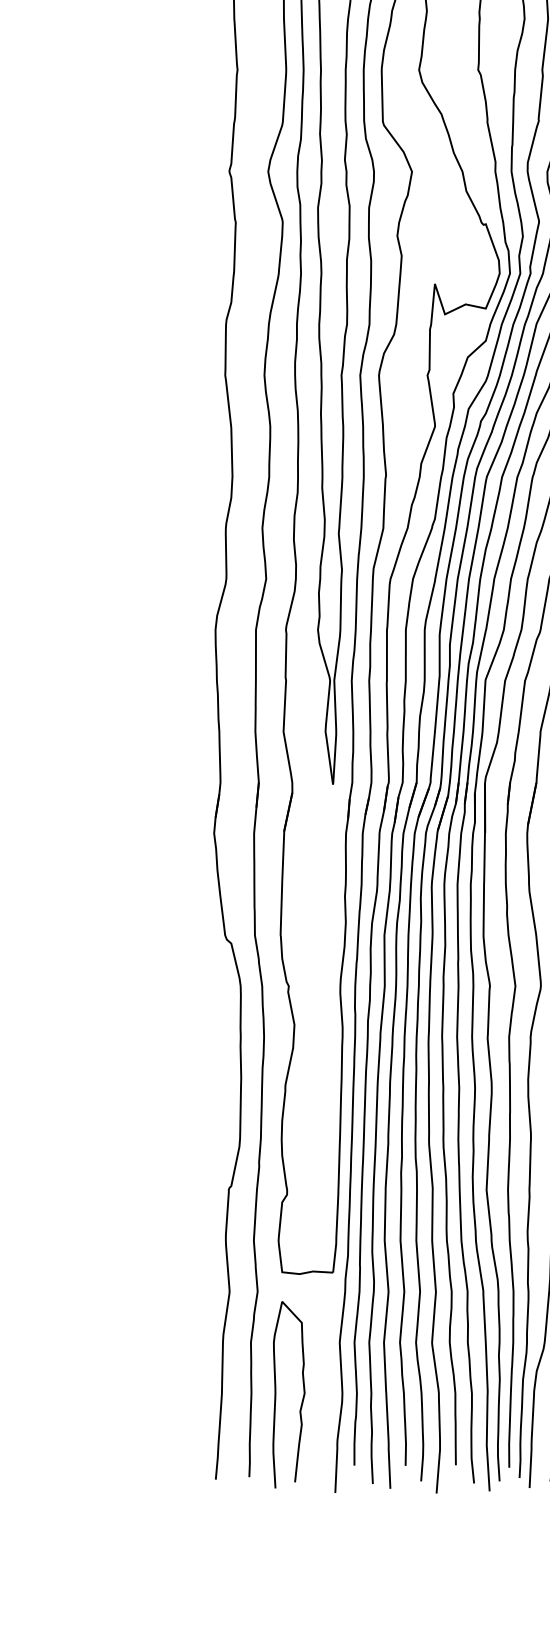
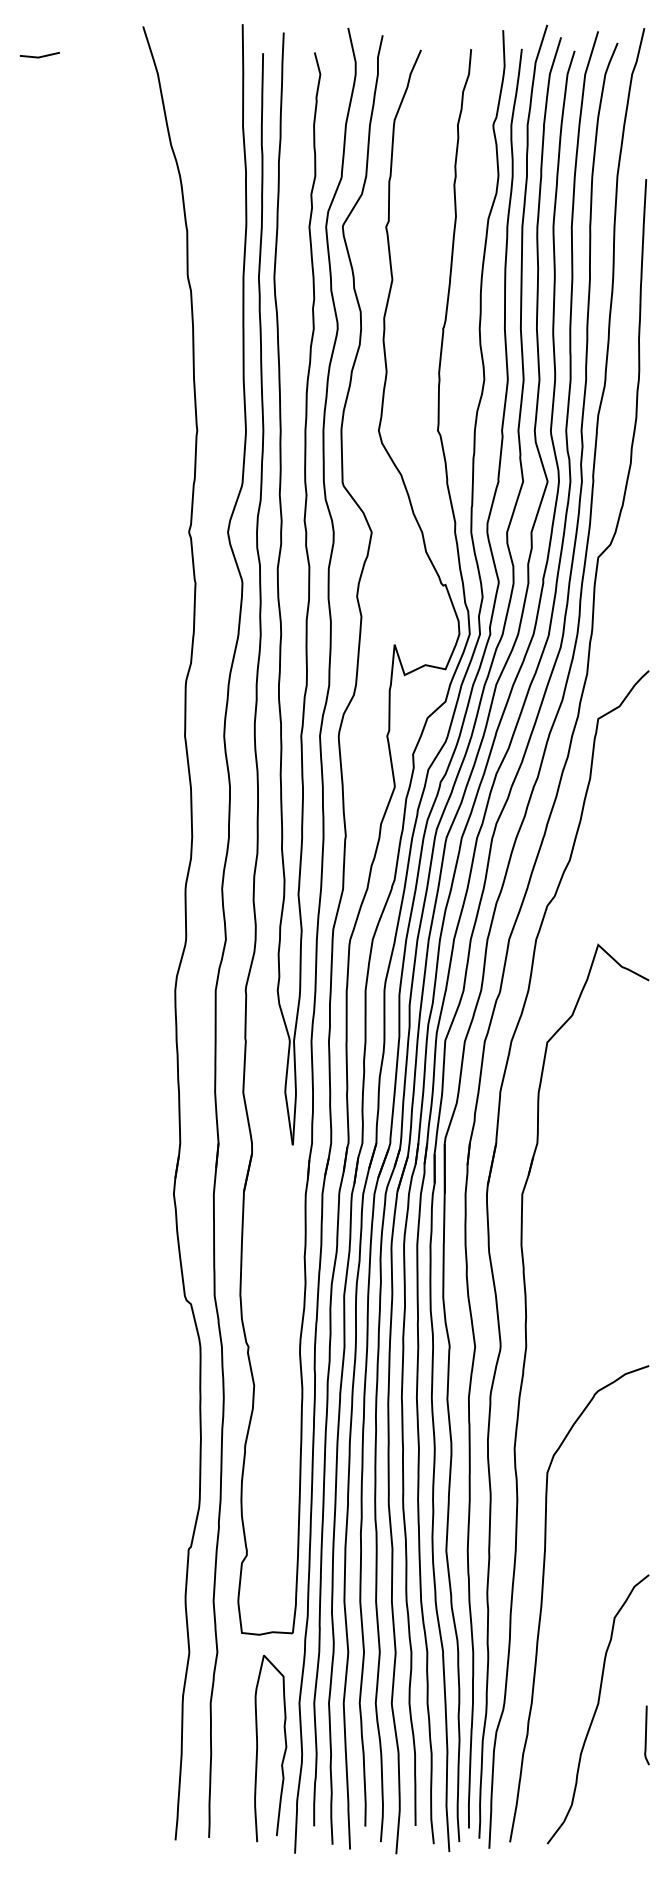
curve: (276, 1393) -> (258, 1747), moved

